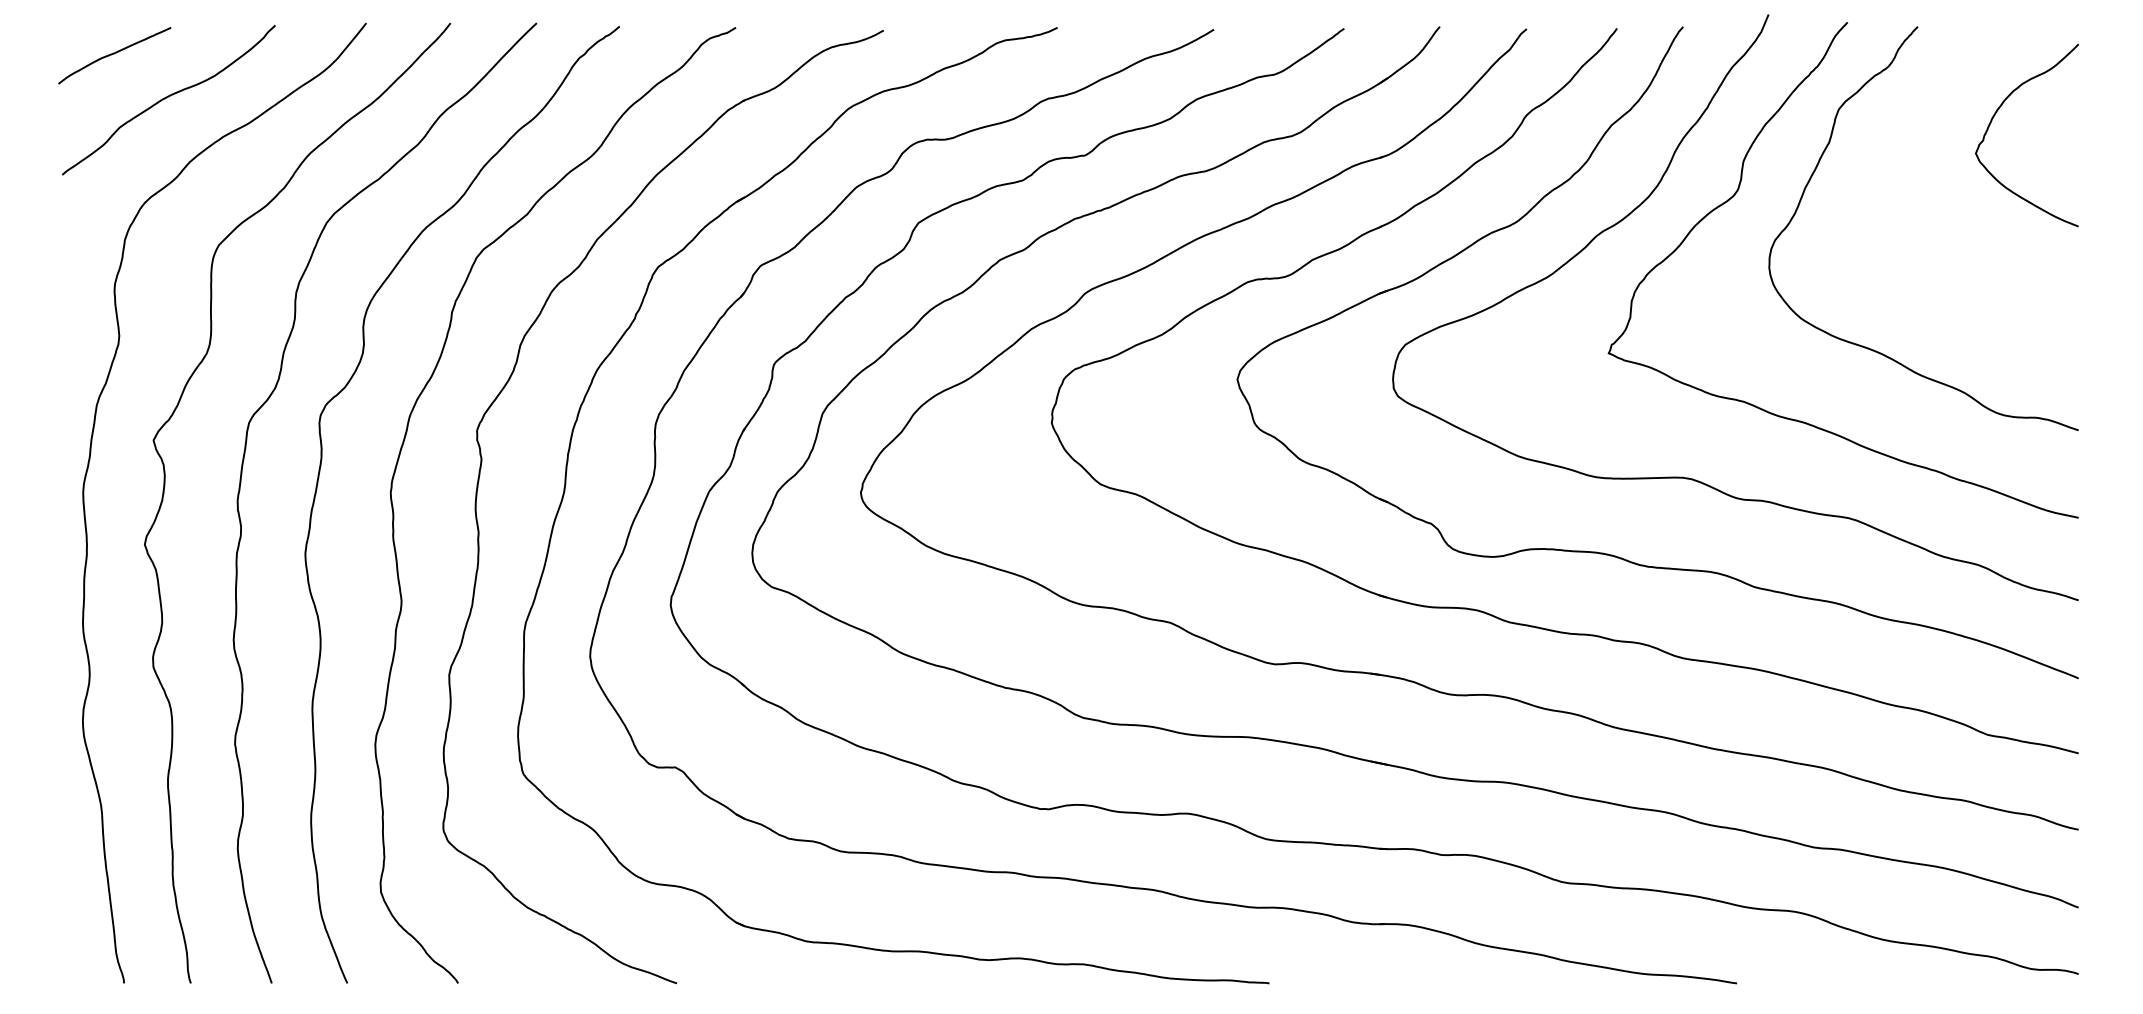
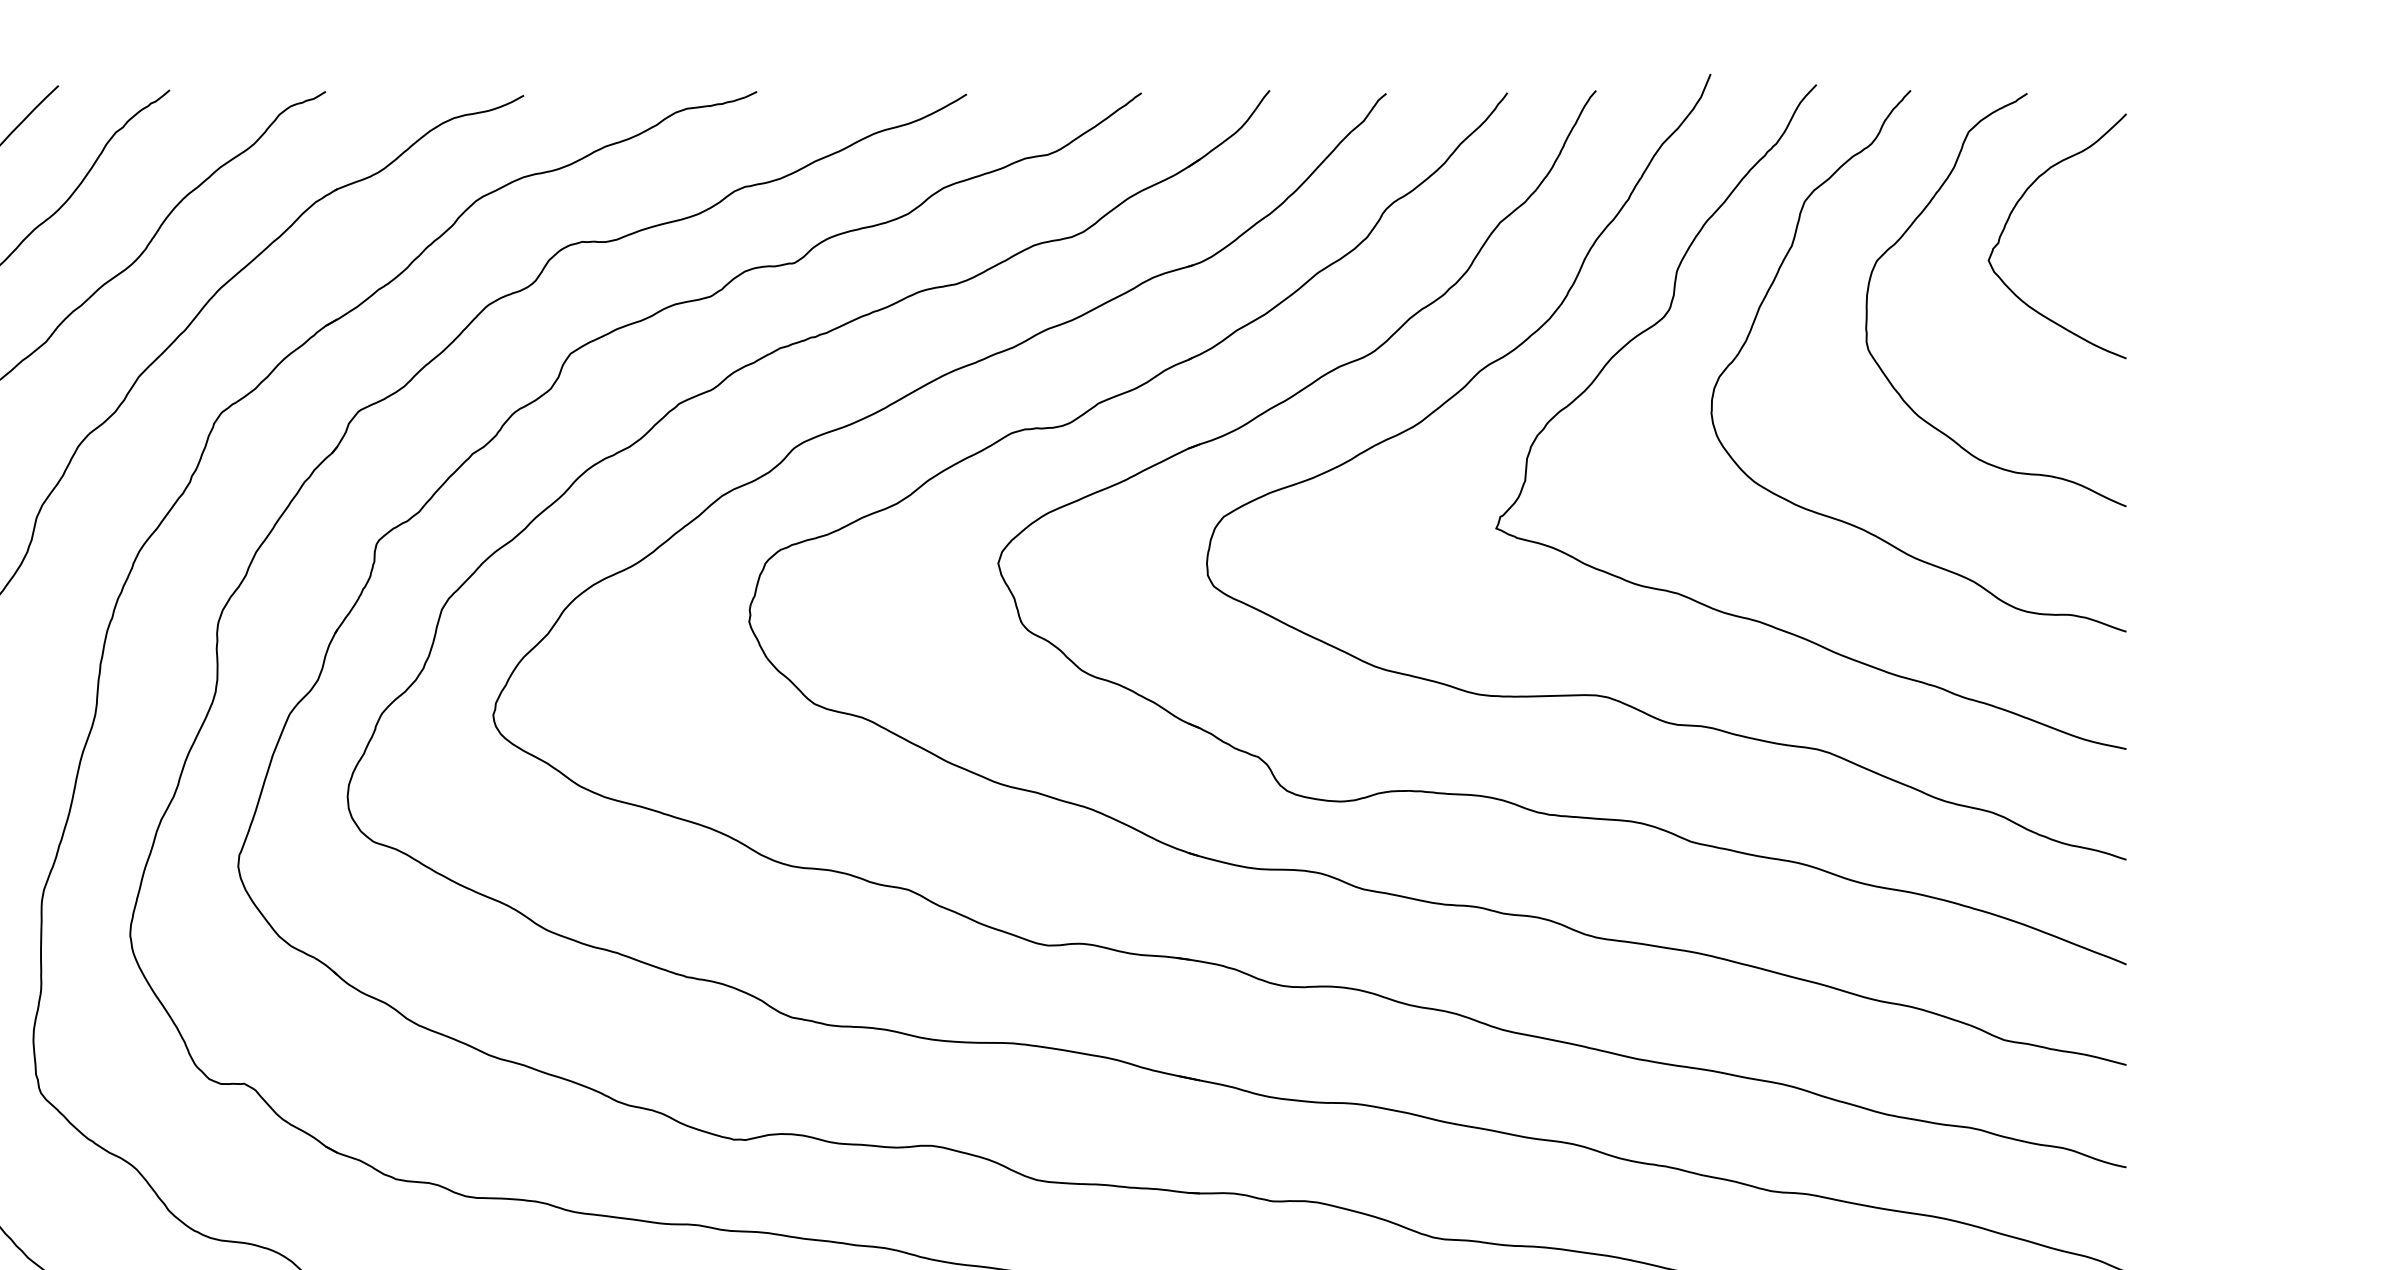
curve: (1919, 127) -> (1913, 225), added

